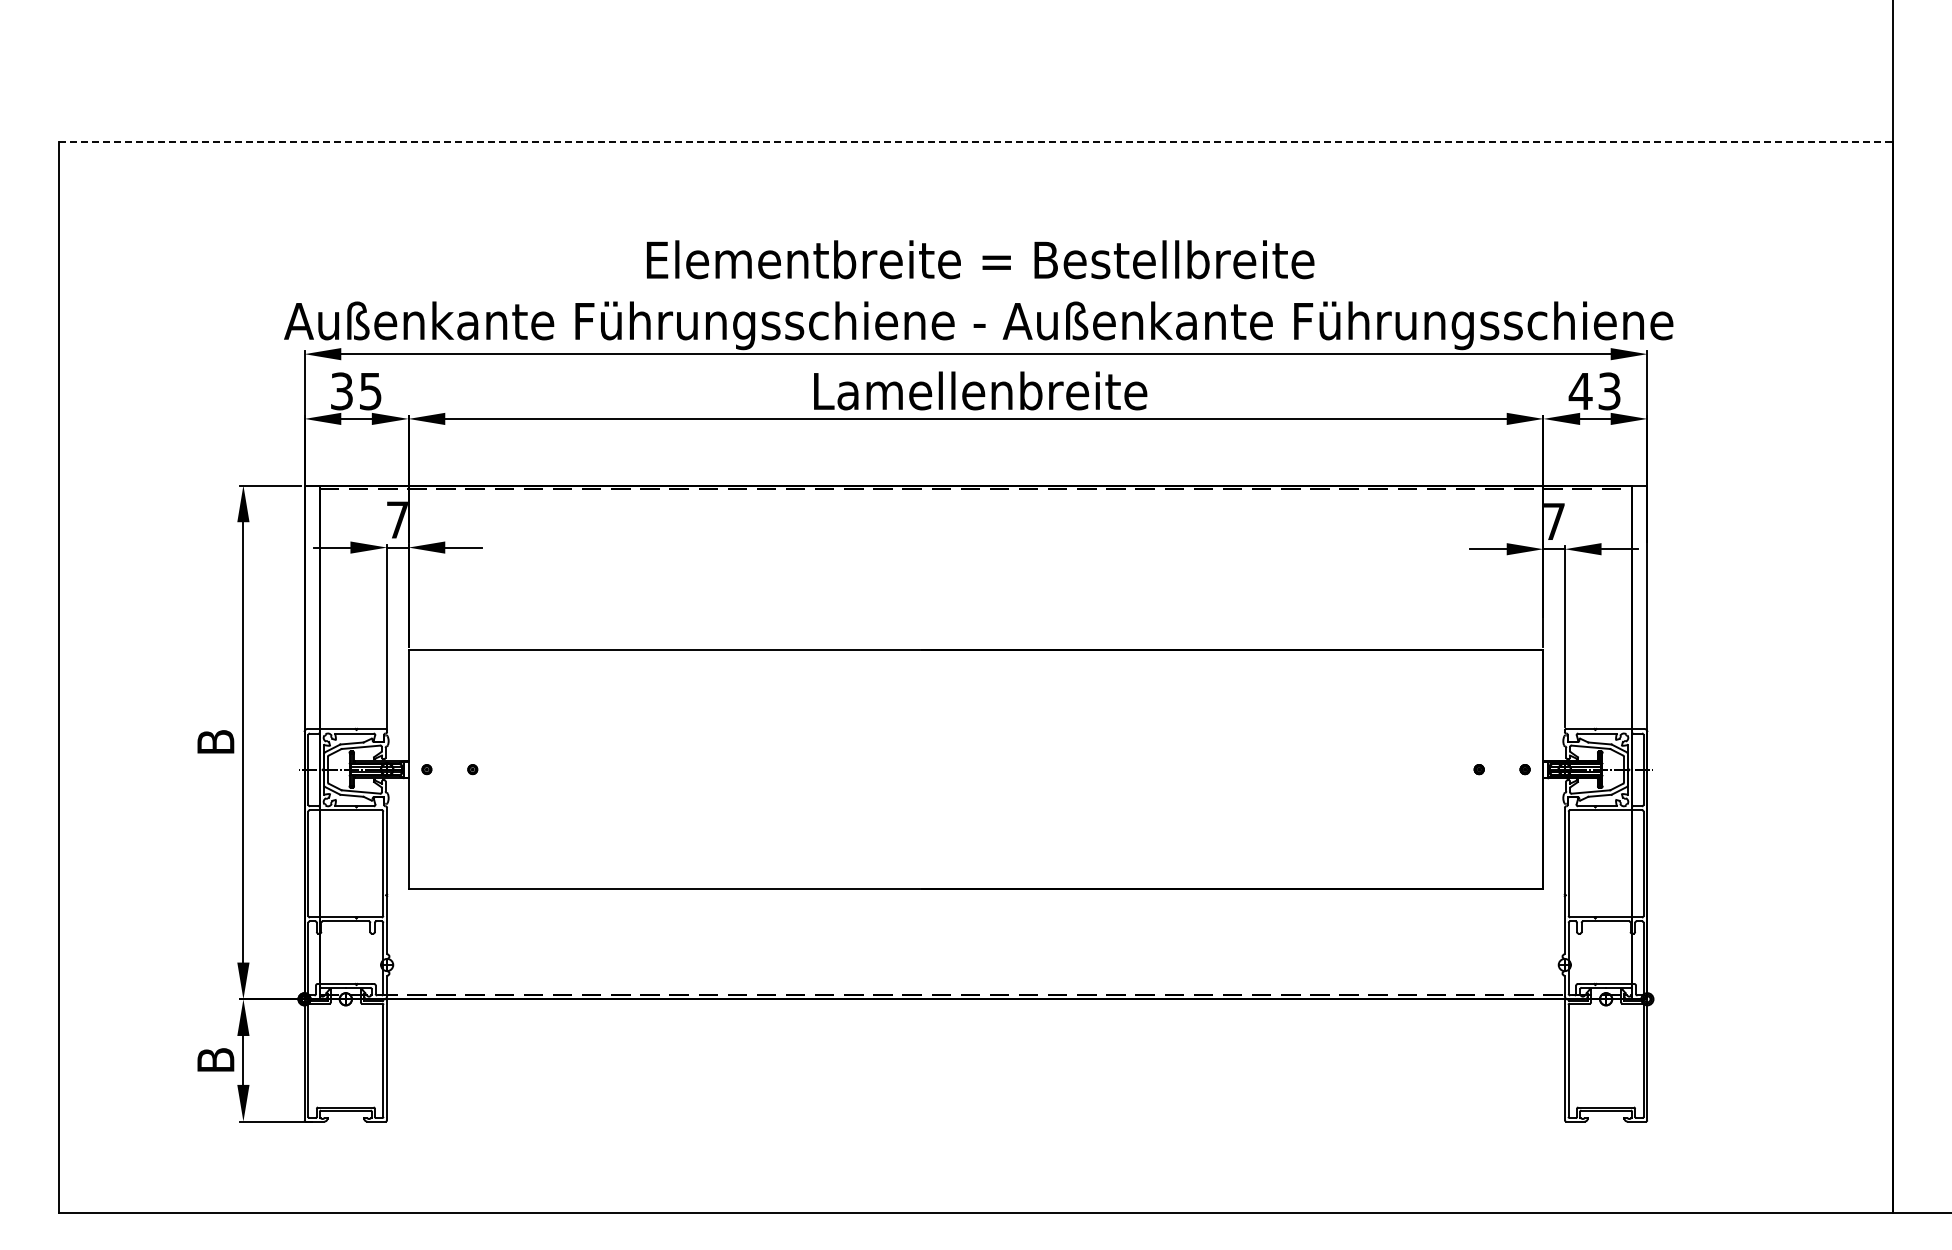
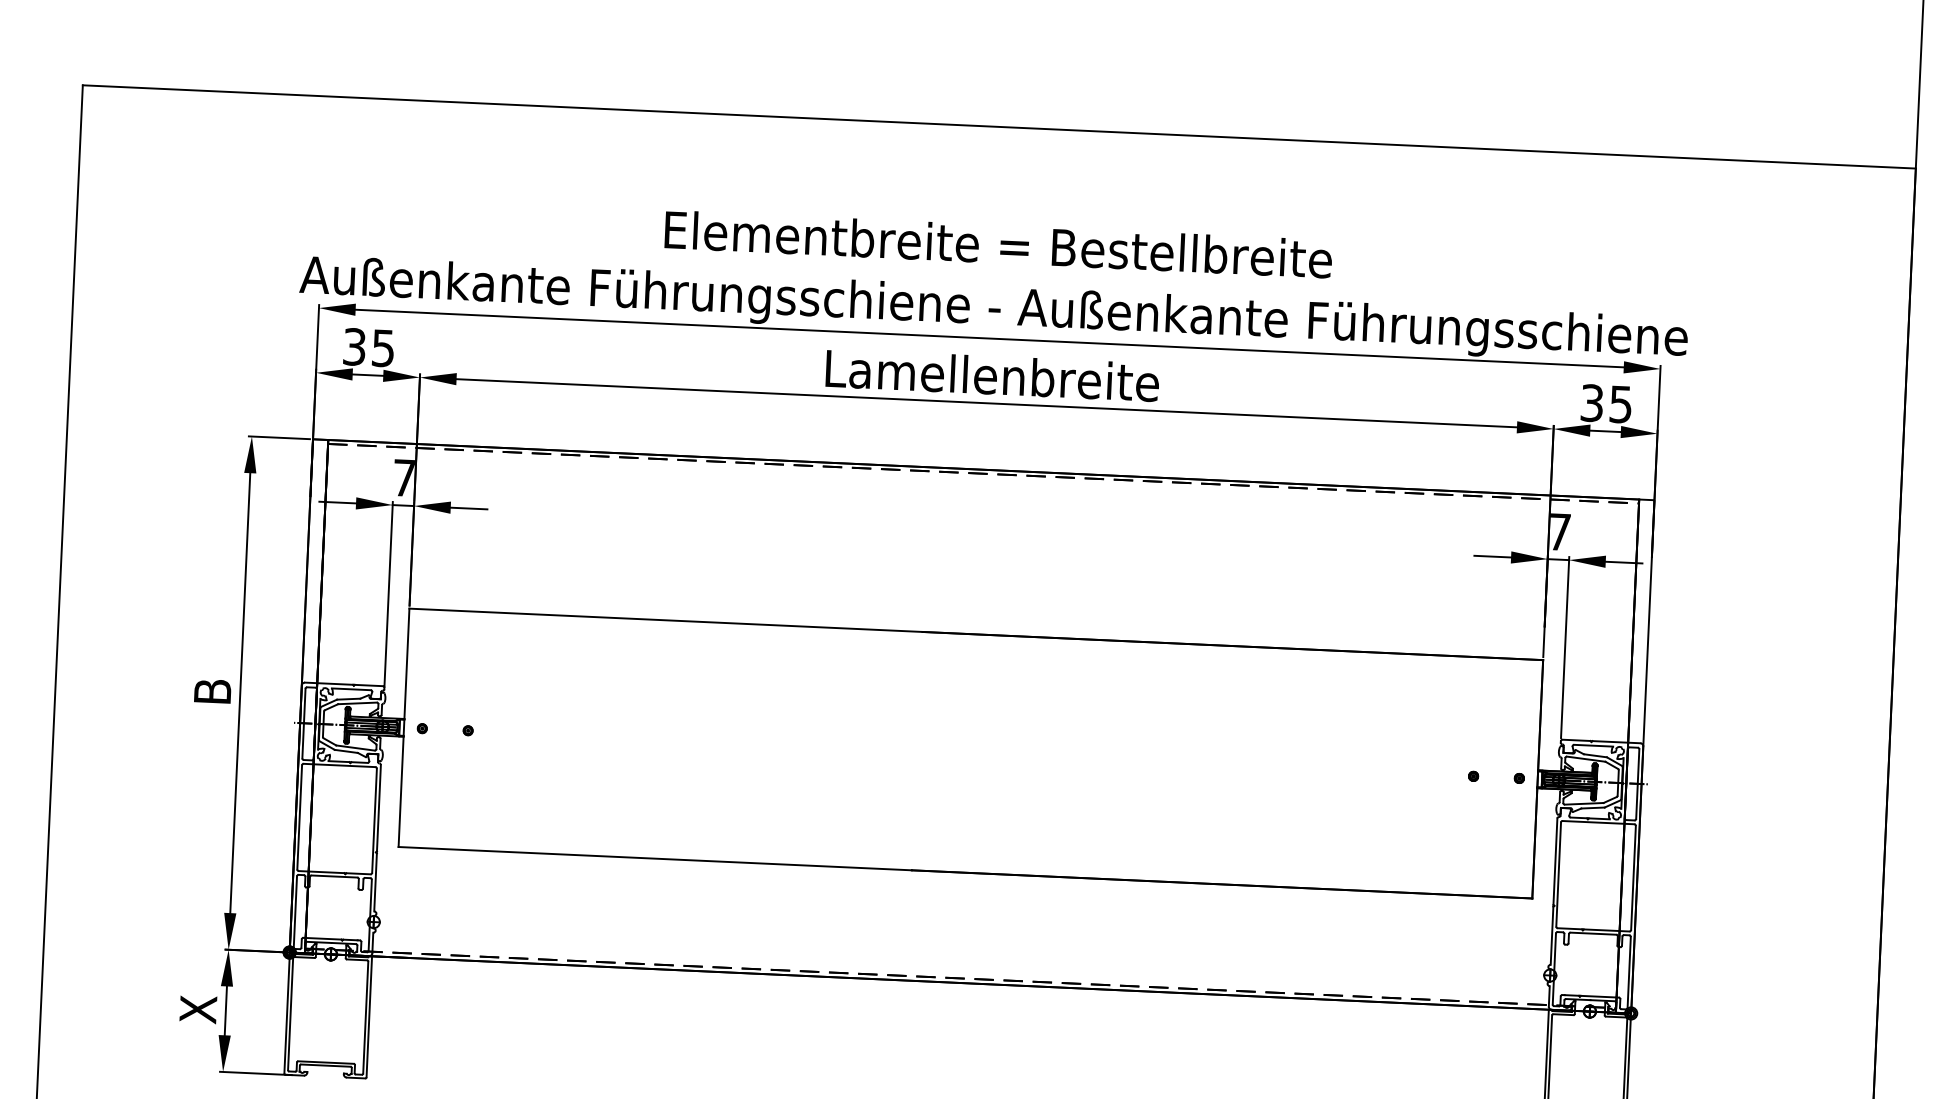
line: (976, 142) -> (999, 127), dashed -> solid
text: (1594, 391) -> (1605, 403), 43 -> 35
text: (215, 1060) -> (197, 1009), B -> X

